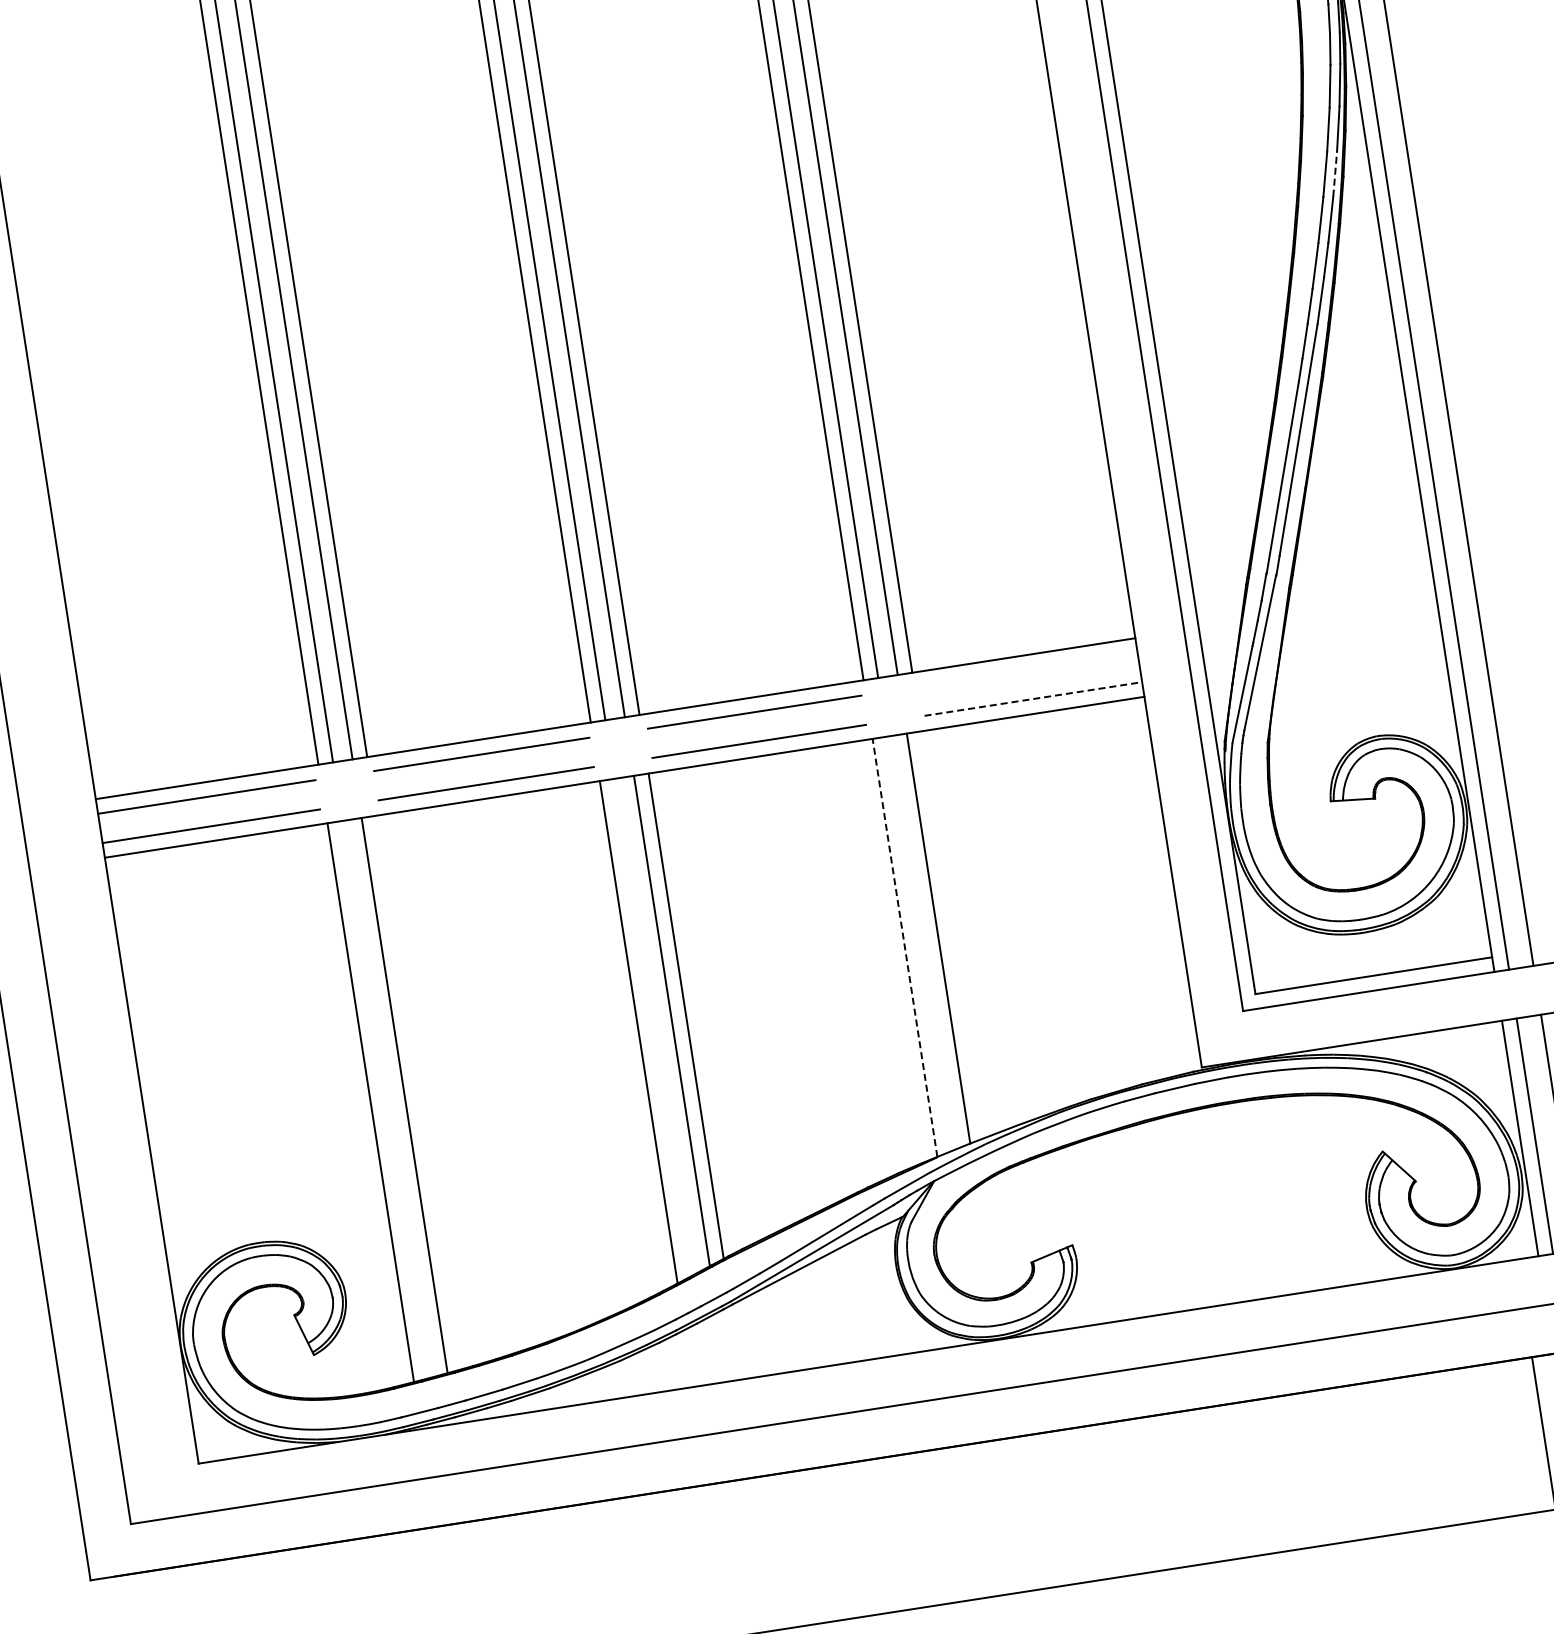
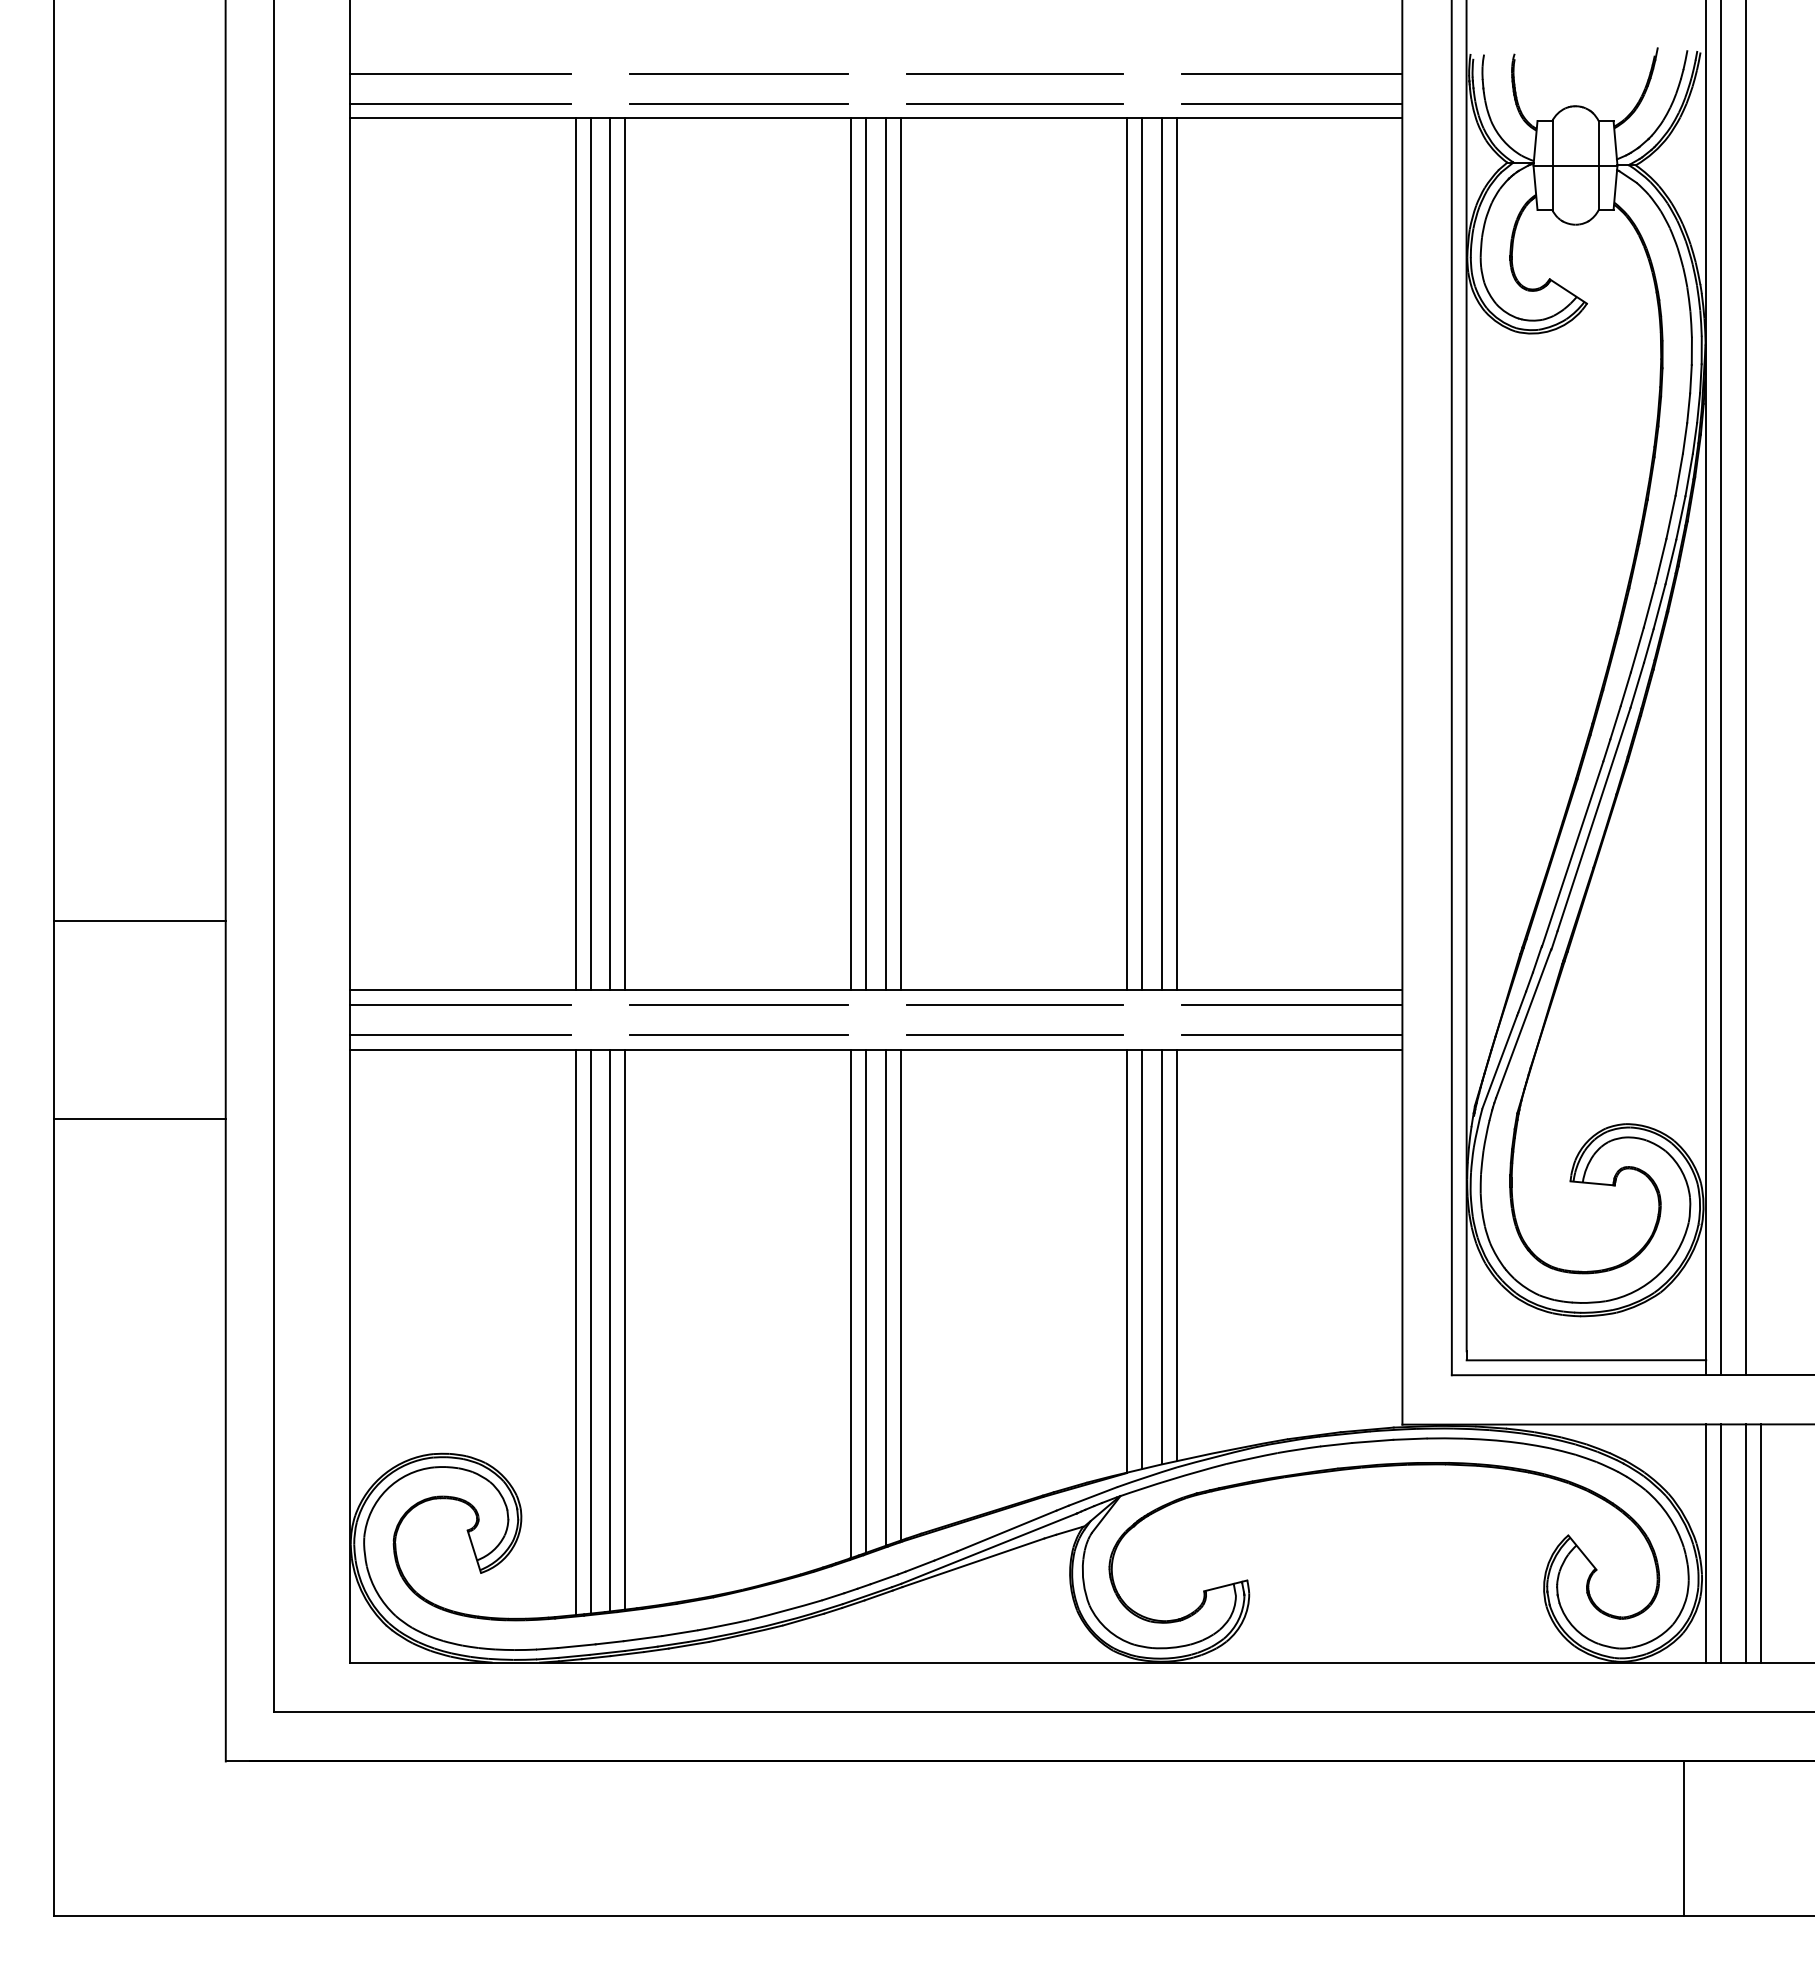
line: (1334, 174) -> (1670, 562), dashed -> solid
line: (1029, 670) -> (1292, 1005), added
line: (1033, 698) -> (1292, 1034), dashed -> solid
line: (952, 934) -> (1176, 1255), added
line: (919, 944) -> (1142, 1259), added
line: (905, 948) -> (1127, 1261), dashed -> solid
line: (653, 1026) -> (866, 1300), added
line: (419, 1092) -> (625, 1329), added
line: (385, 1099) -> (590, 1331), added

